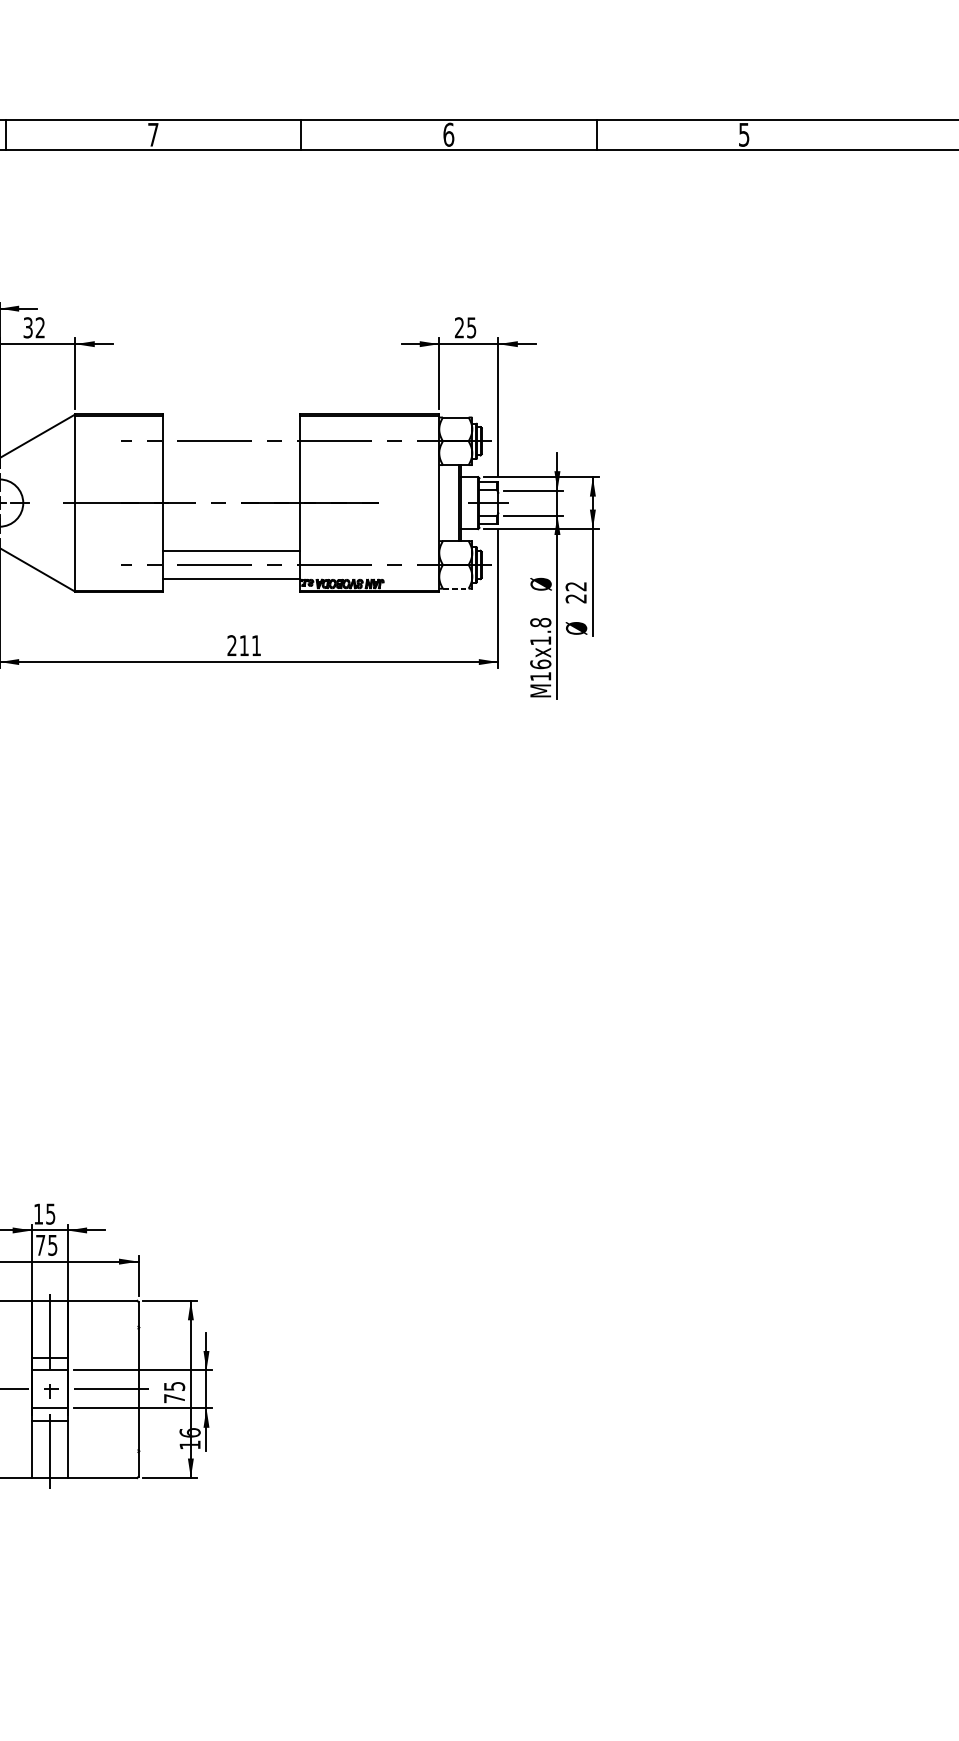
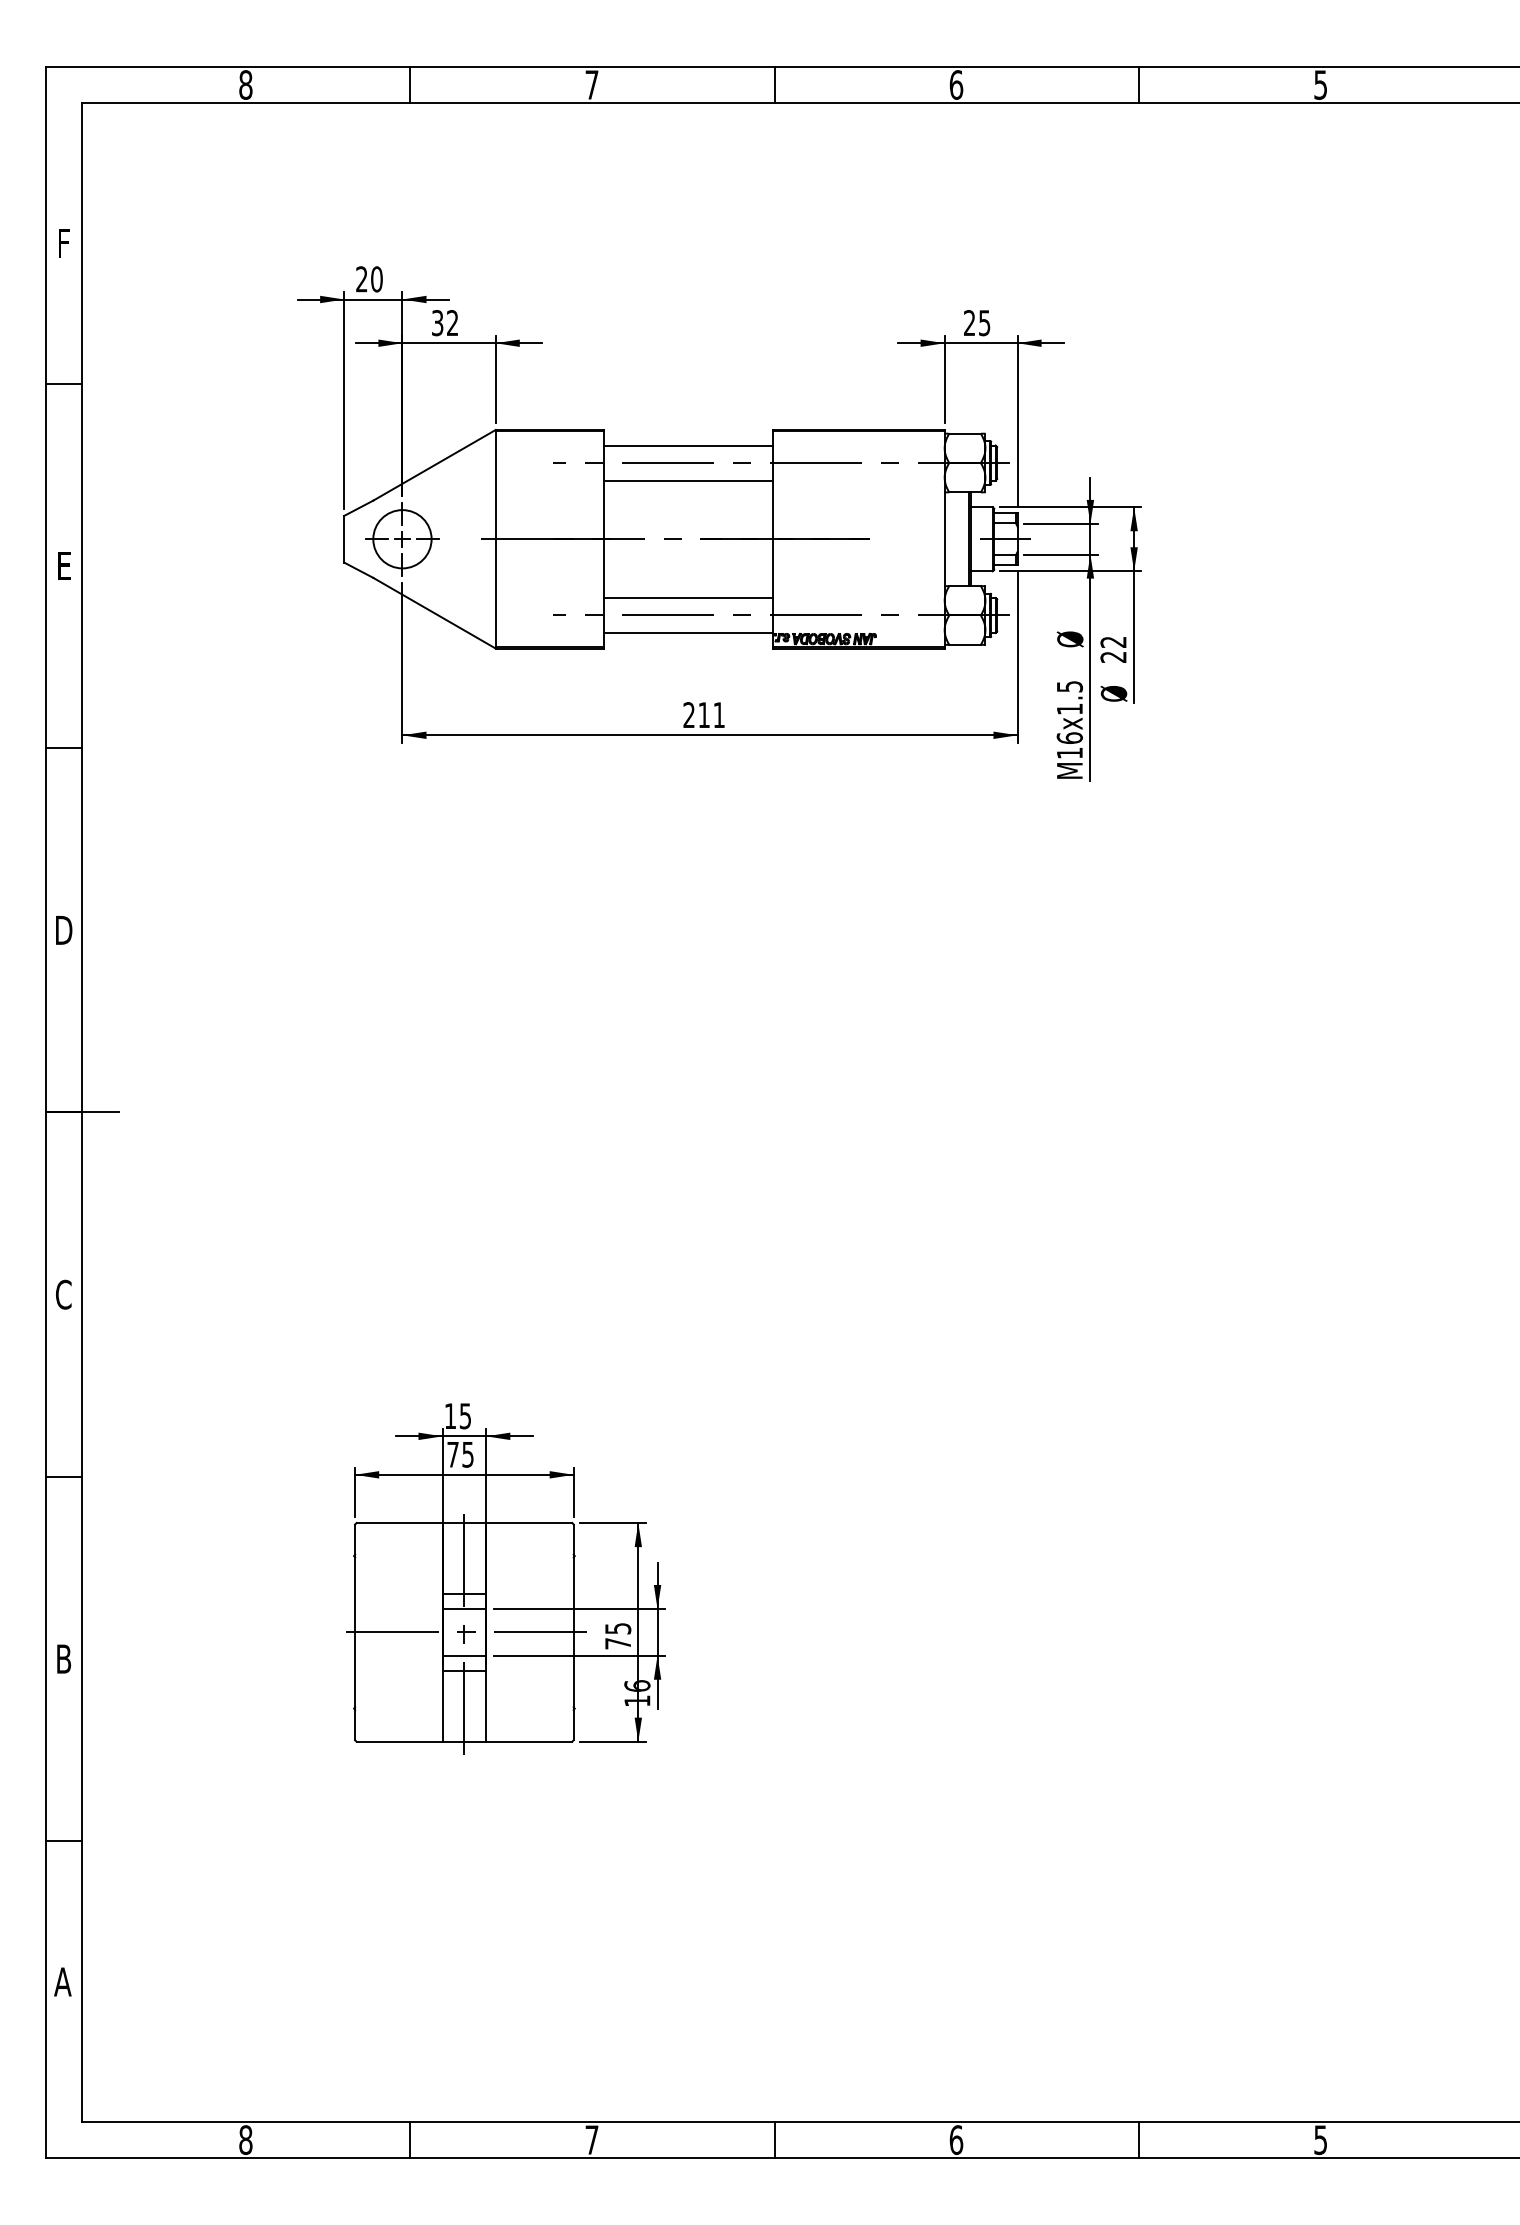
line: (230, 427) -> (687, 445), added
line: (230, 455) -> (687, 480), added
line: (456, 588) -> (965, 644), dashed -> solid
text: (540, 622) -> (1069, 686), M16x1.8 -> M16x1.5

